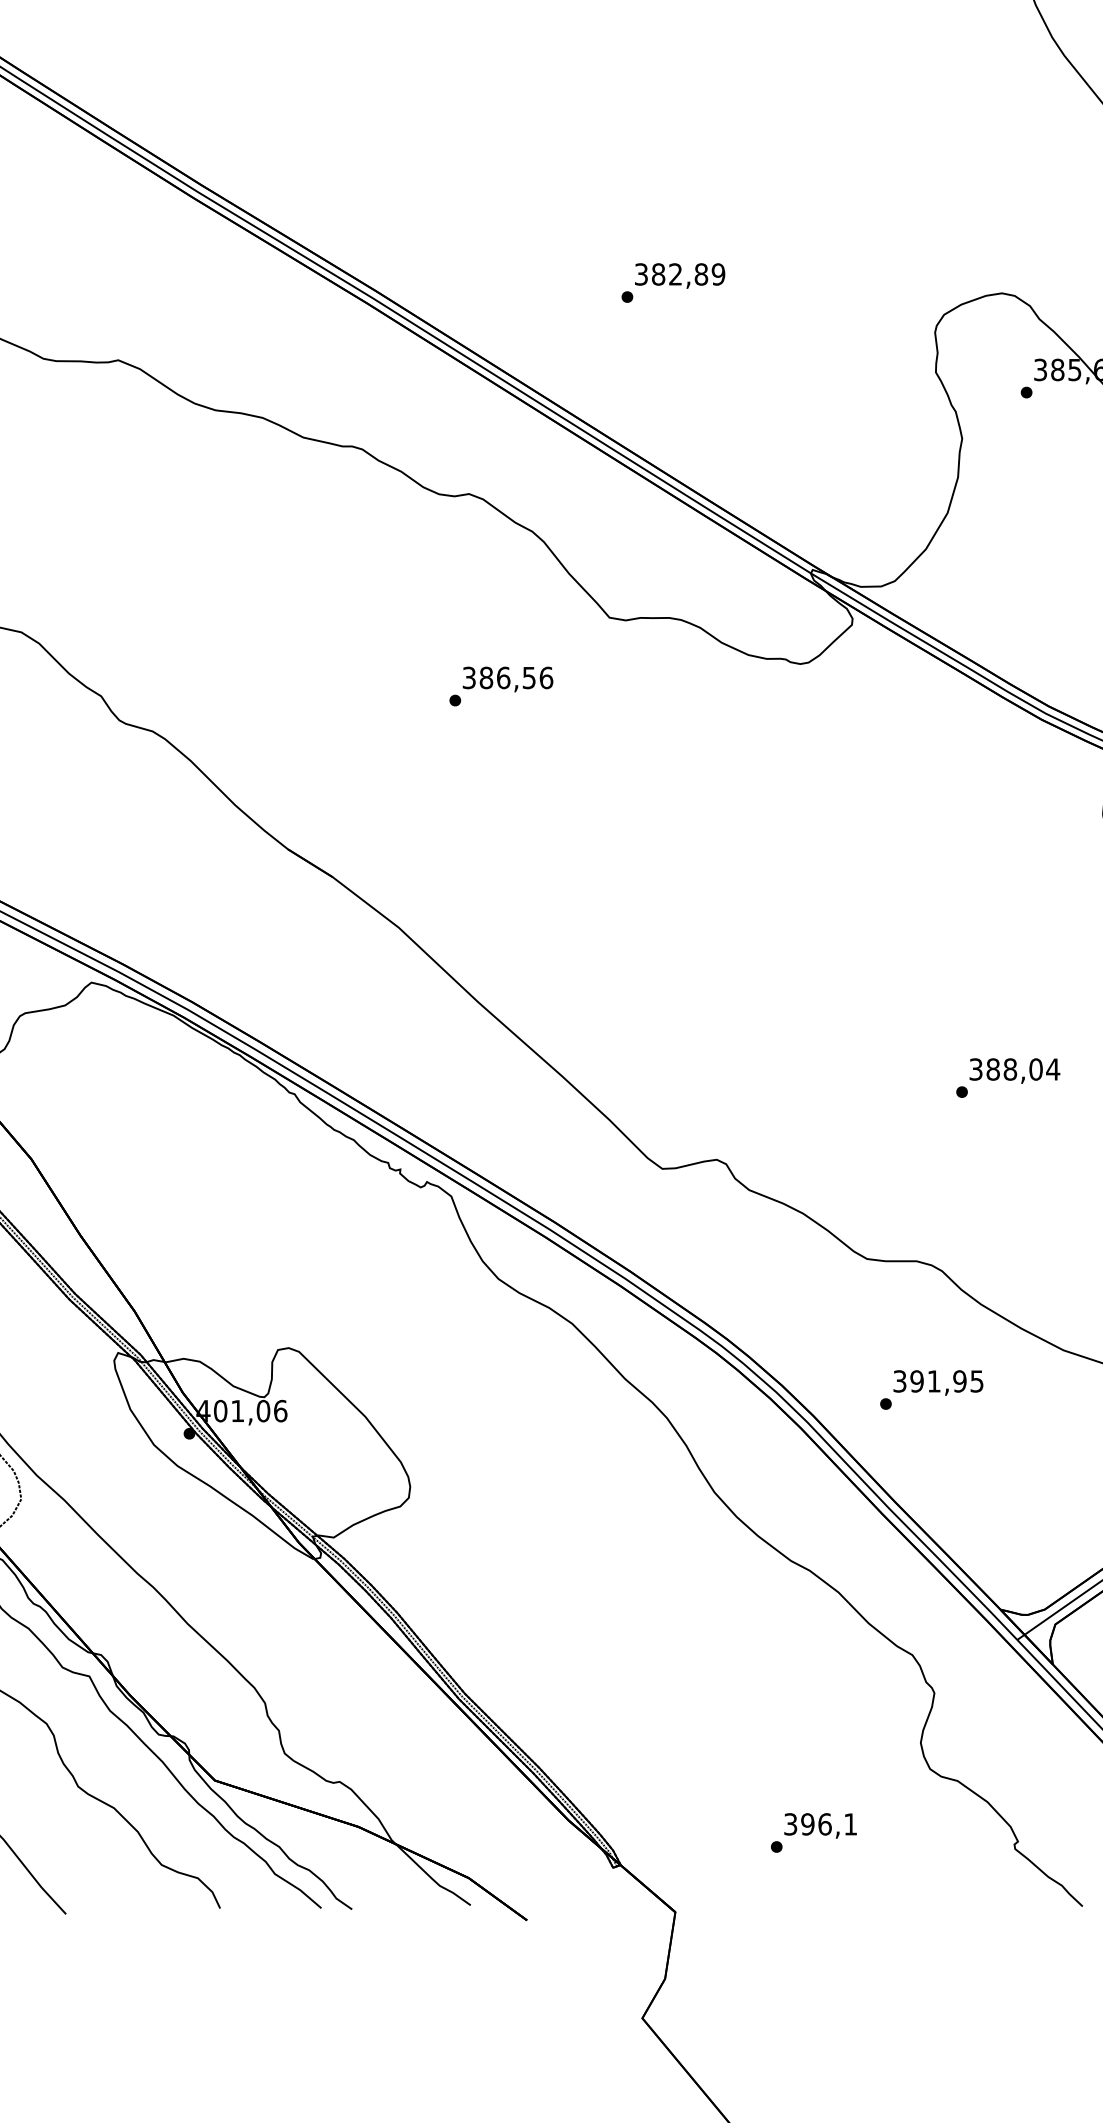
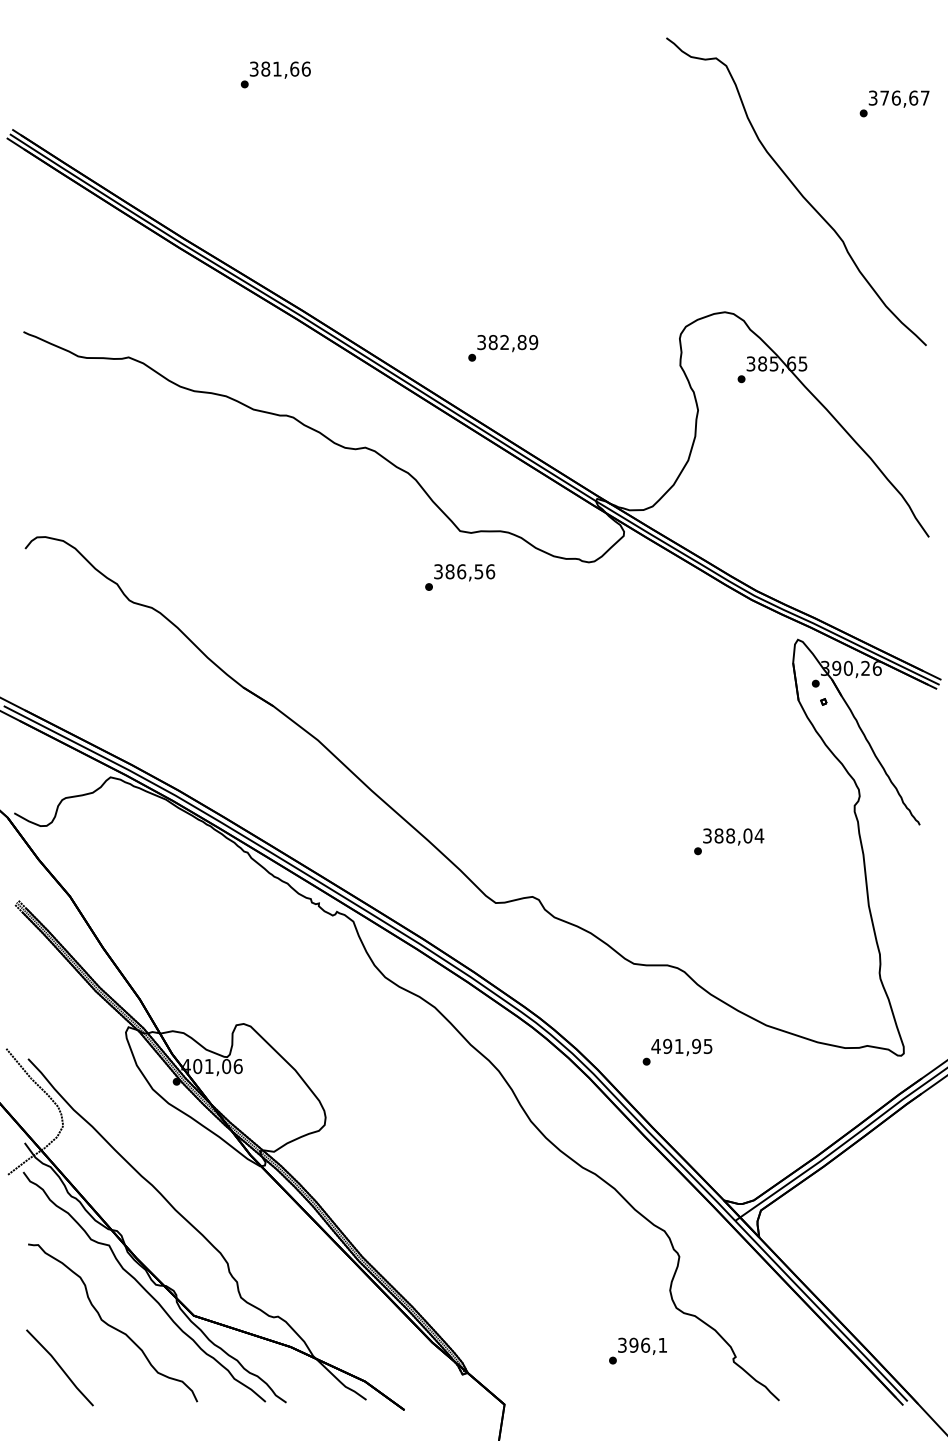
text: (673, 283) -> (503, 348), moved
text: (501, 686) -> (460, 577), moved
text: (899, 1381) -> (655, 1046), 391,95 -> 491,95
text: (813, 1832) -> (637, 1350), moved

